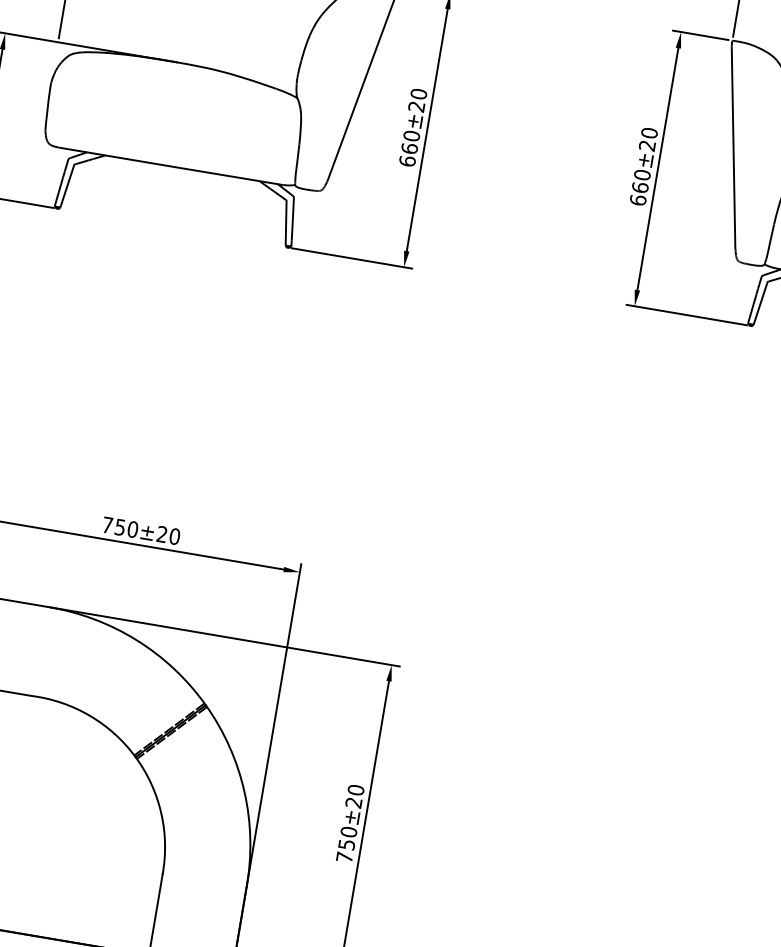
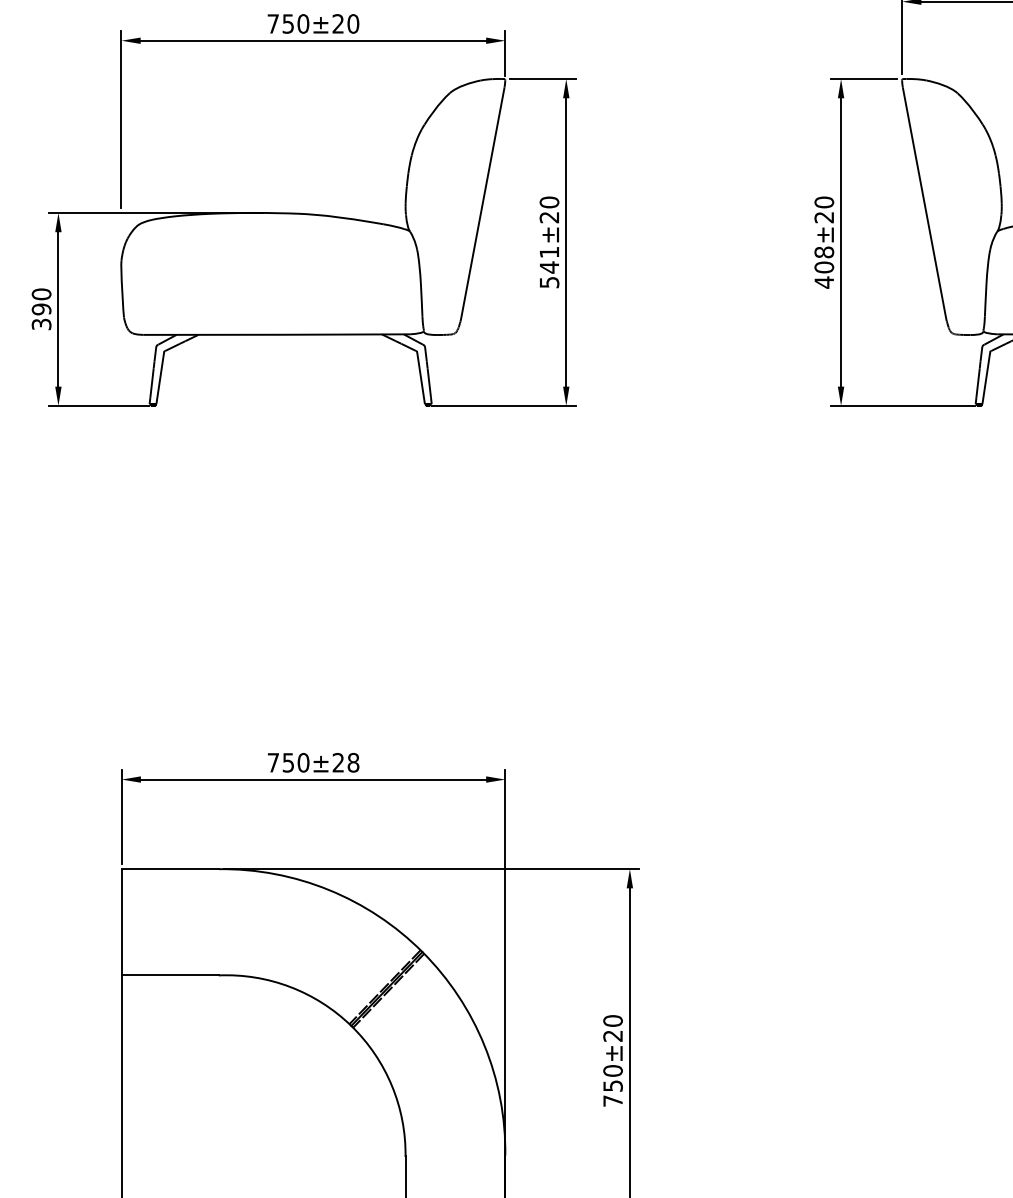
text: (409, 148) -> (549, 267), 660±20 -> 541±20
text: (640, 187) -> (824, 267), 660±20 -> 408±20
text: (174, 536) -> (353, 762), 750±20 -> 750±28

